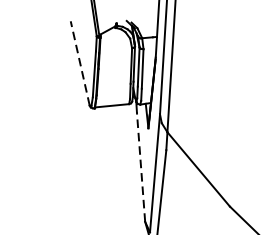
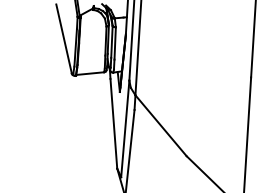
line: (79, 62) -> (63, 38), dashed -> solid
line: (140, 166) -> (113, 123), dashed -> solid

